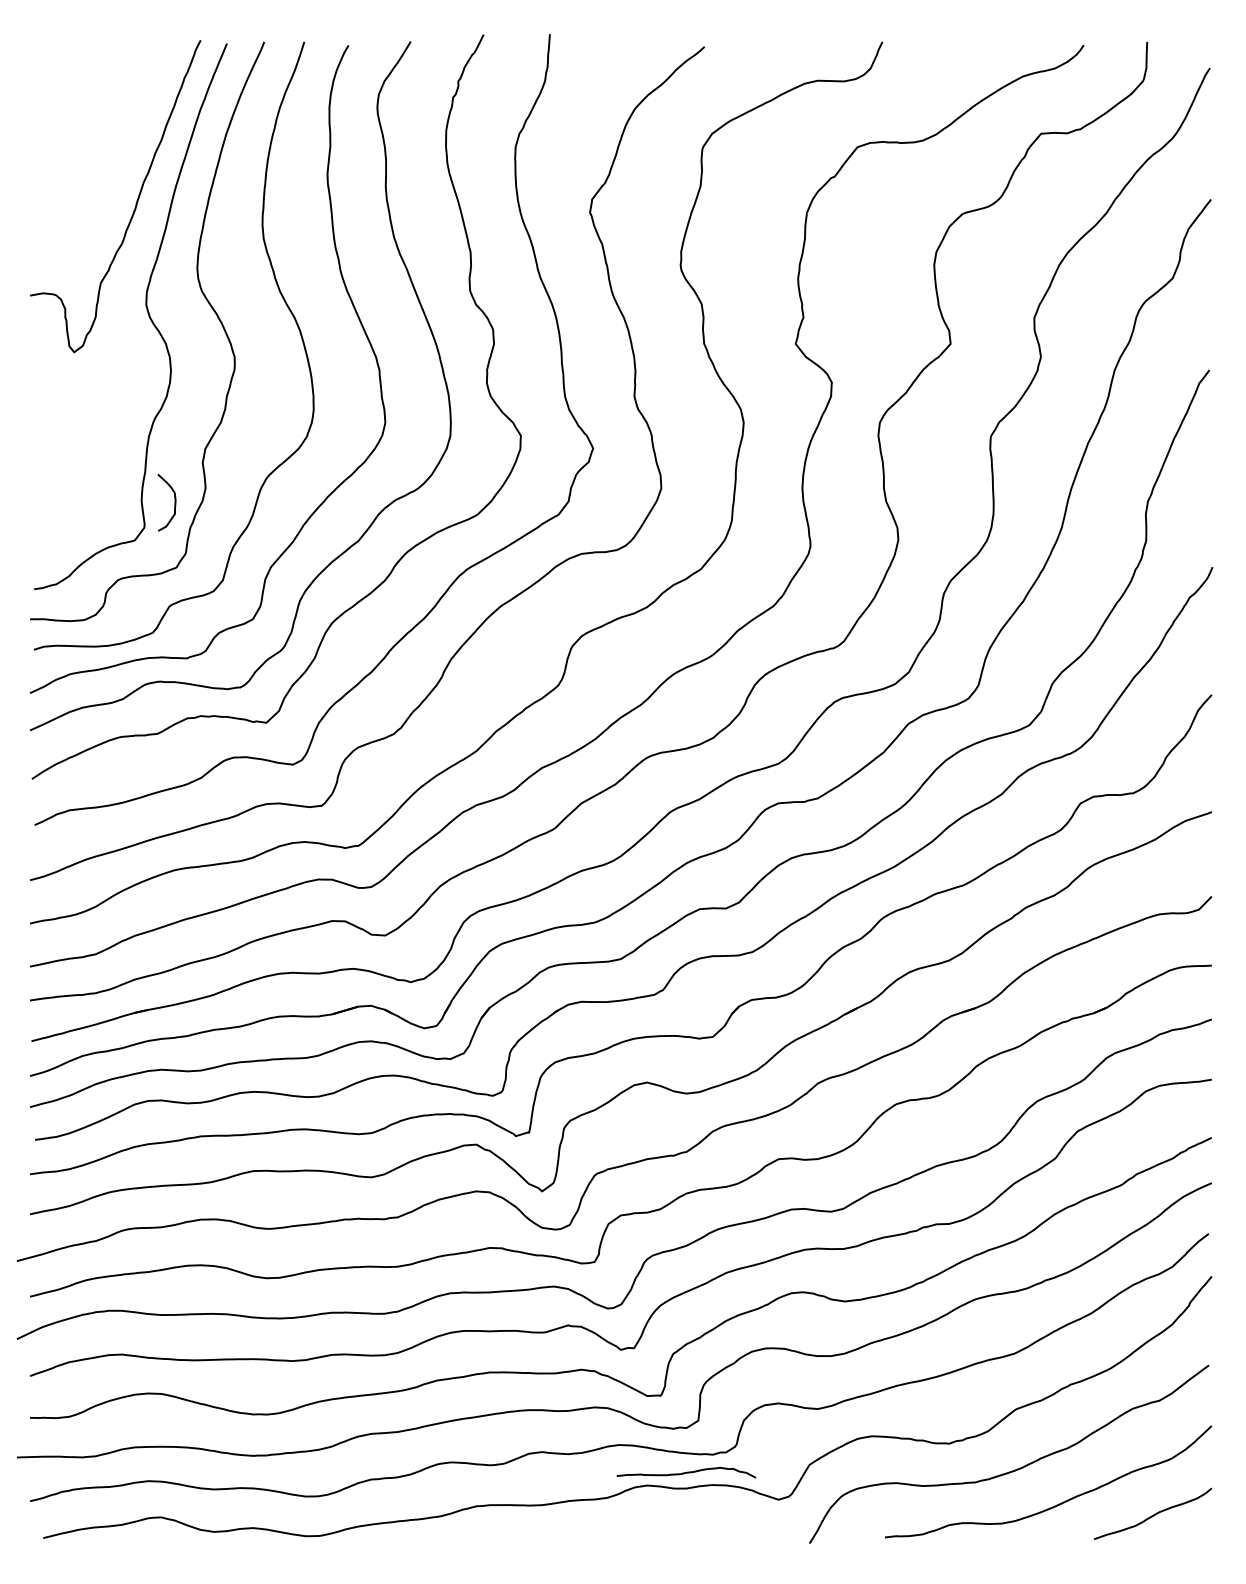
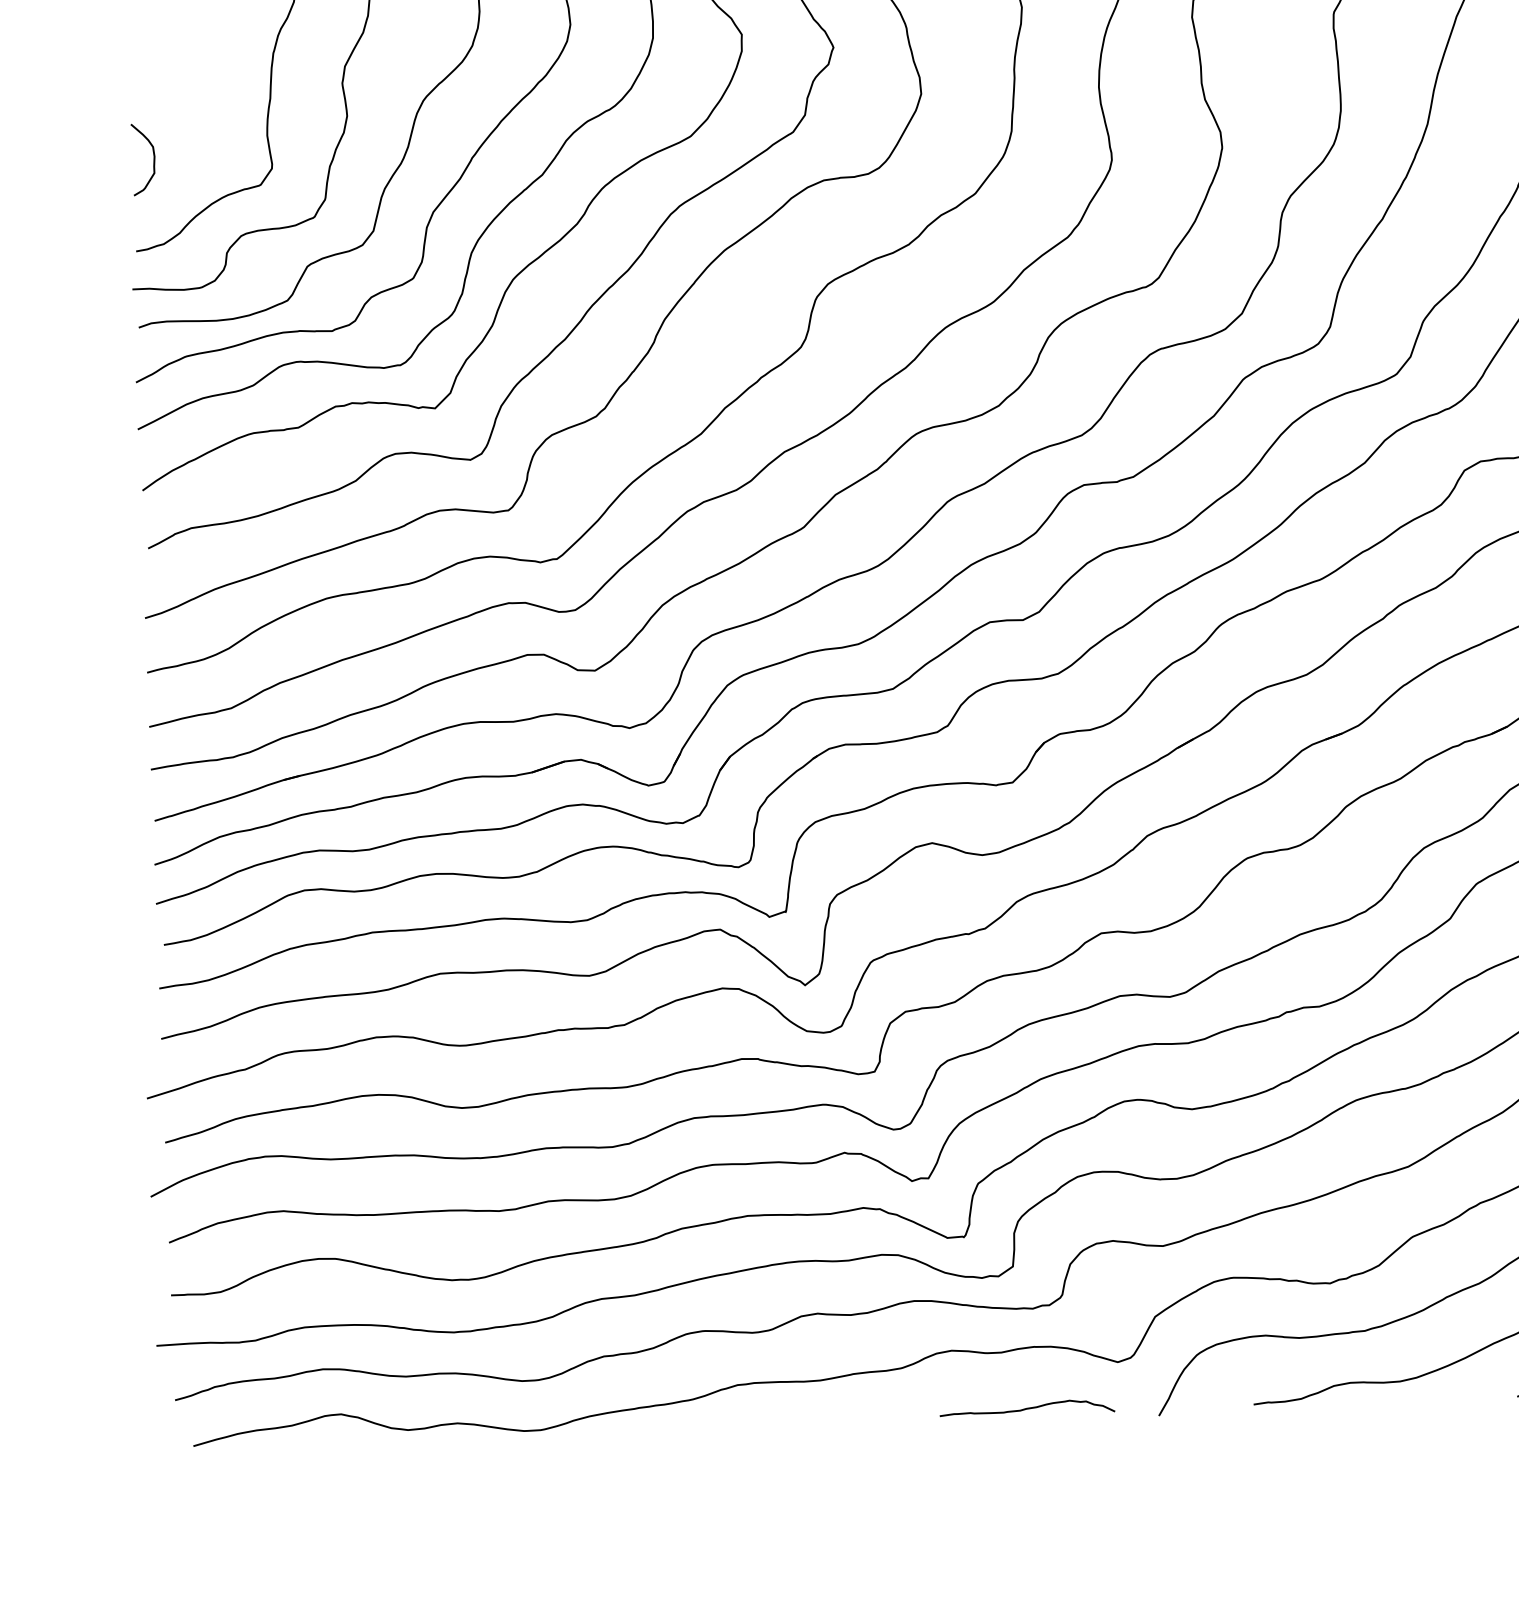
curve: (174, 502) -> (153, 159), moved
curve: (686, 1472) -> (1027, 1408), moved

